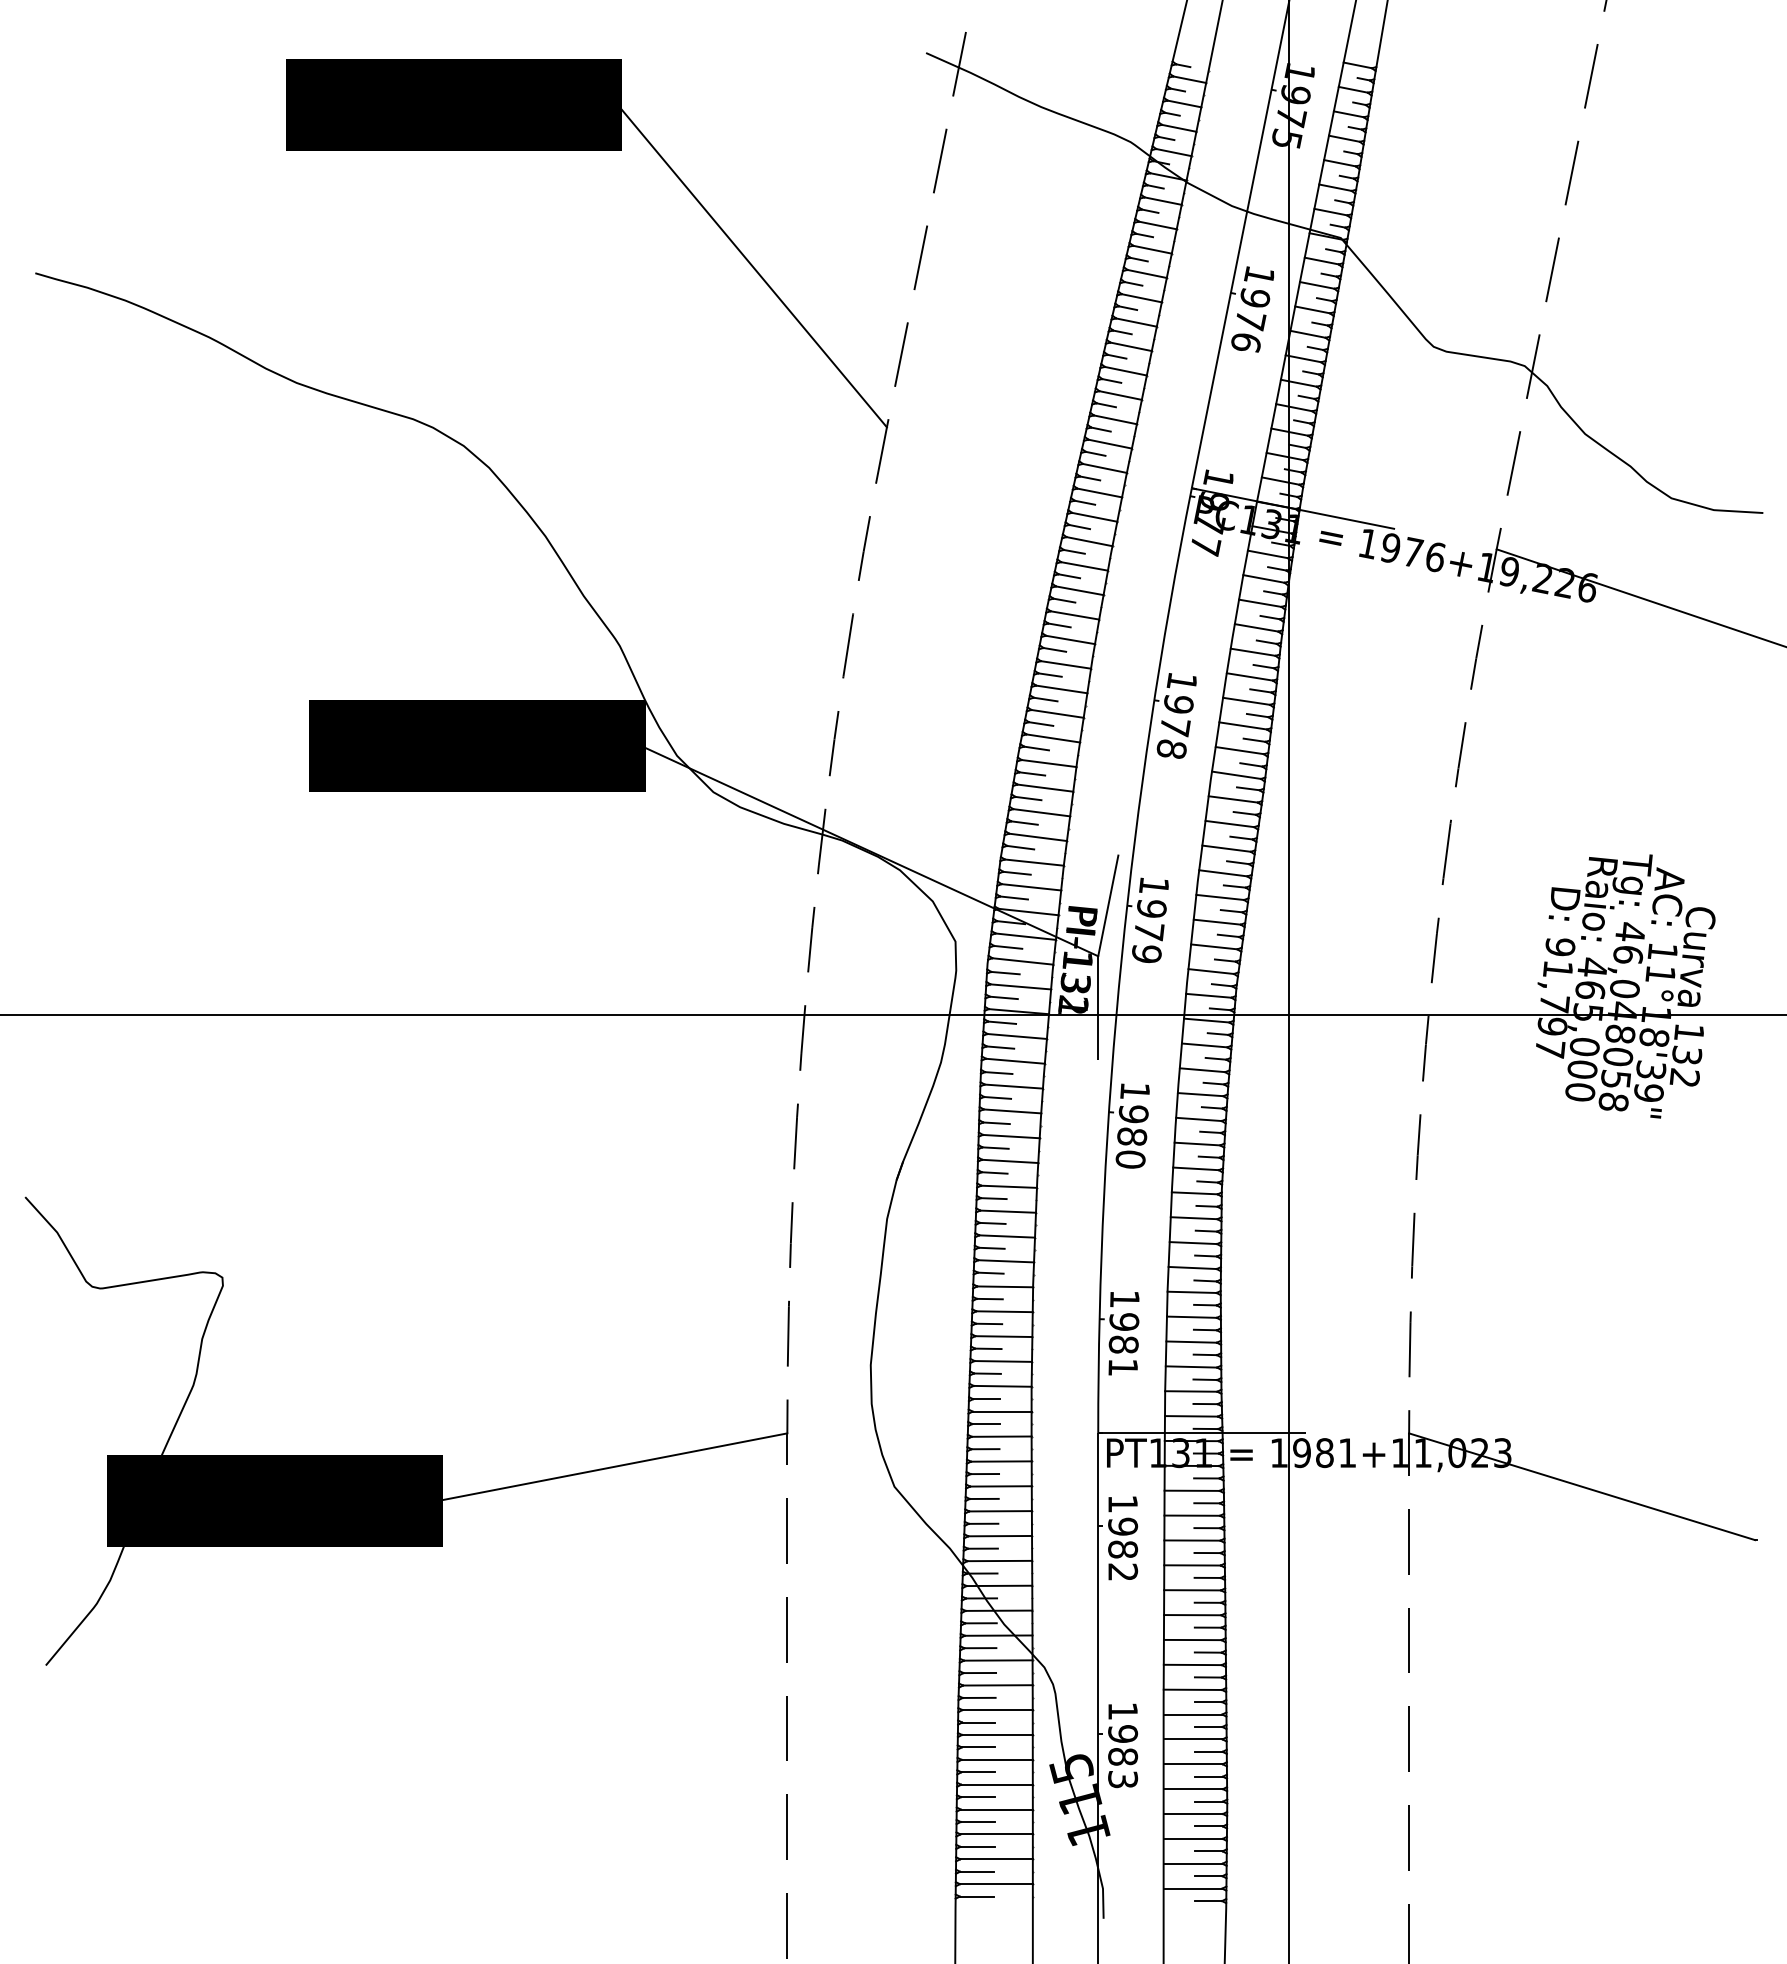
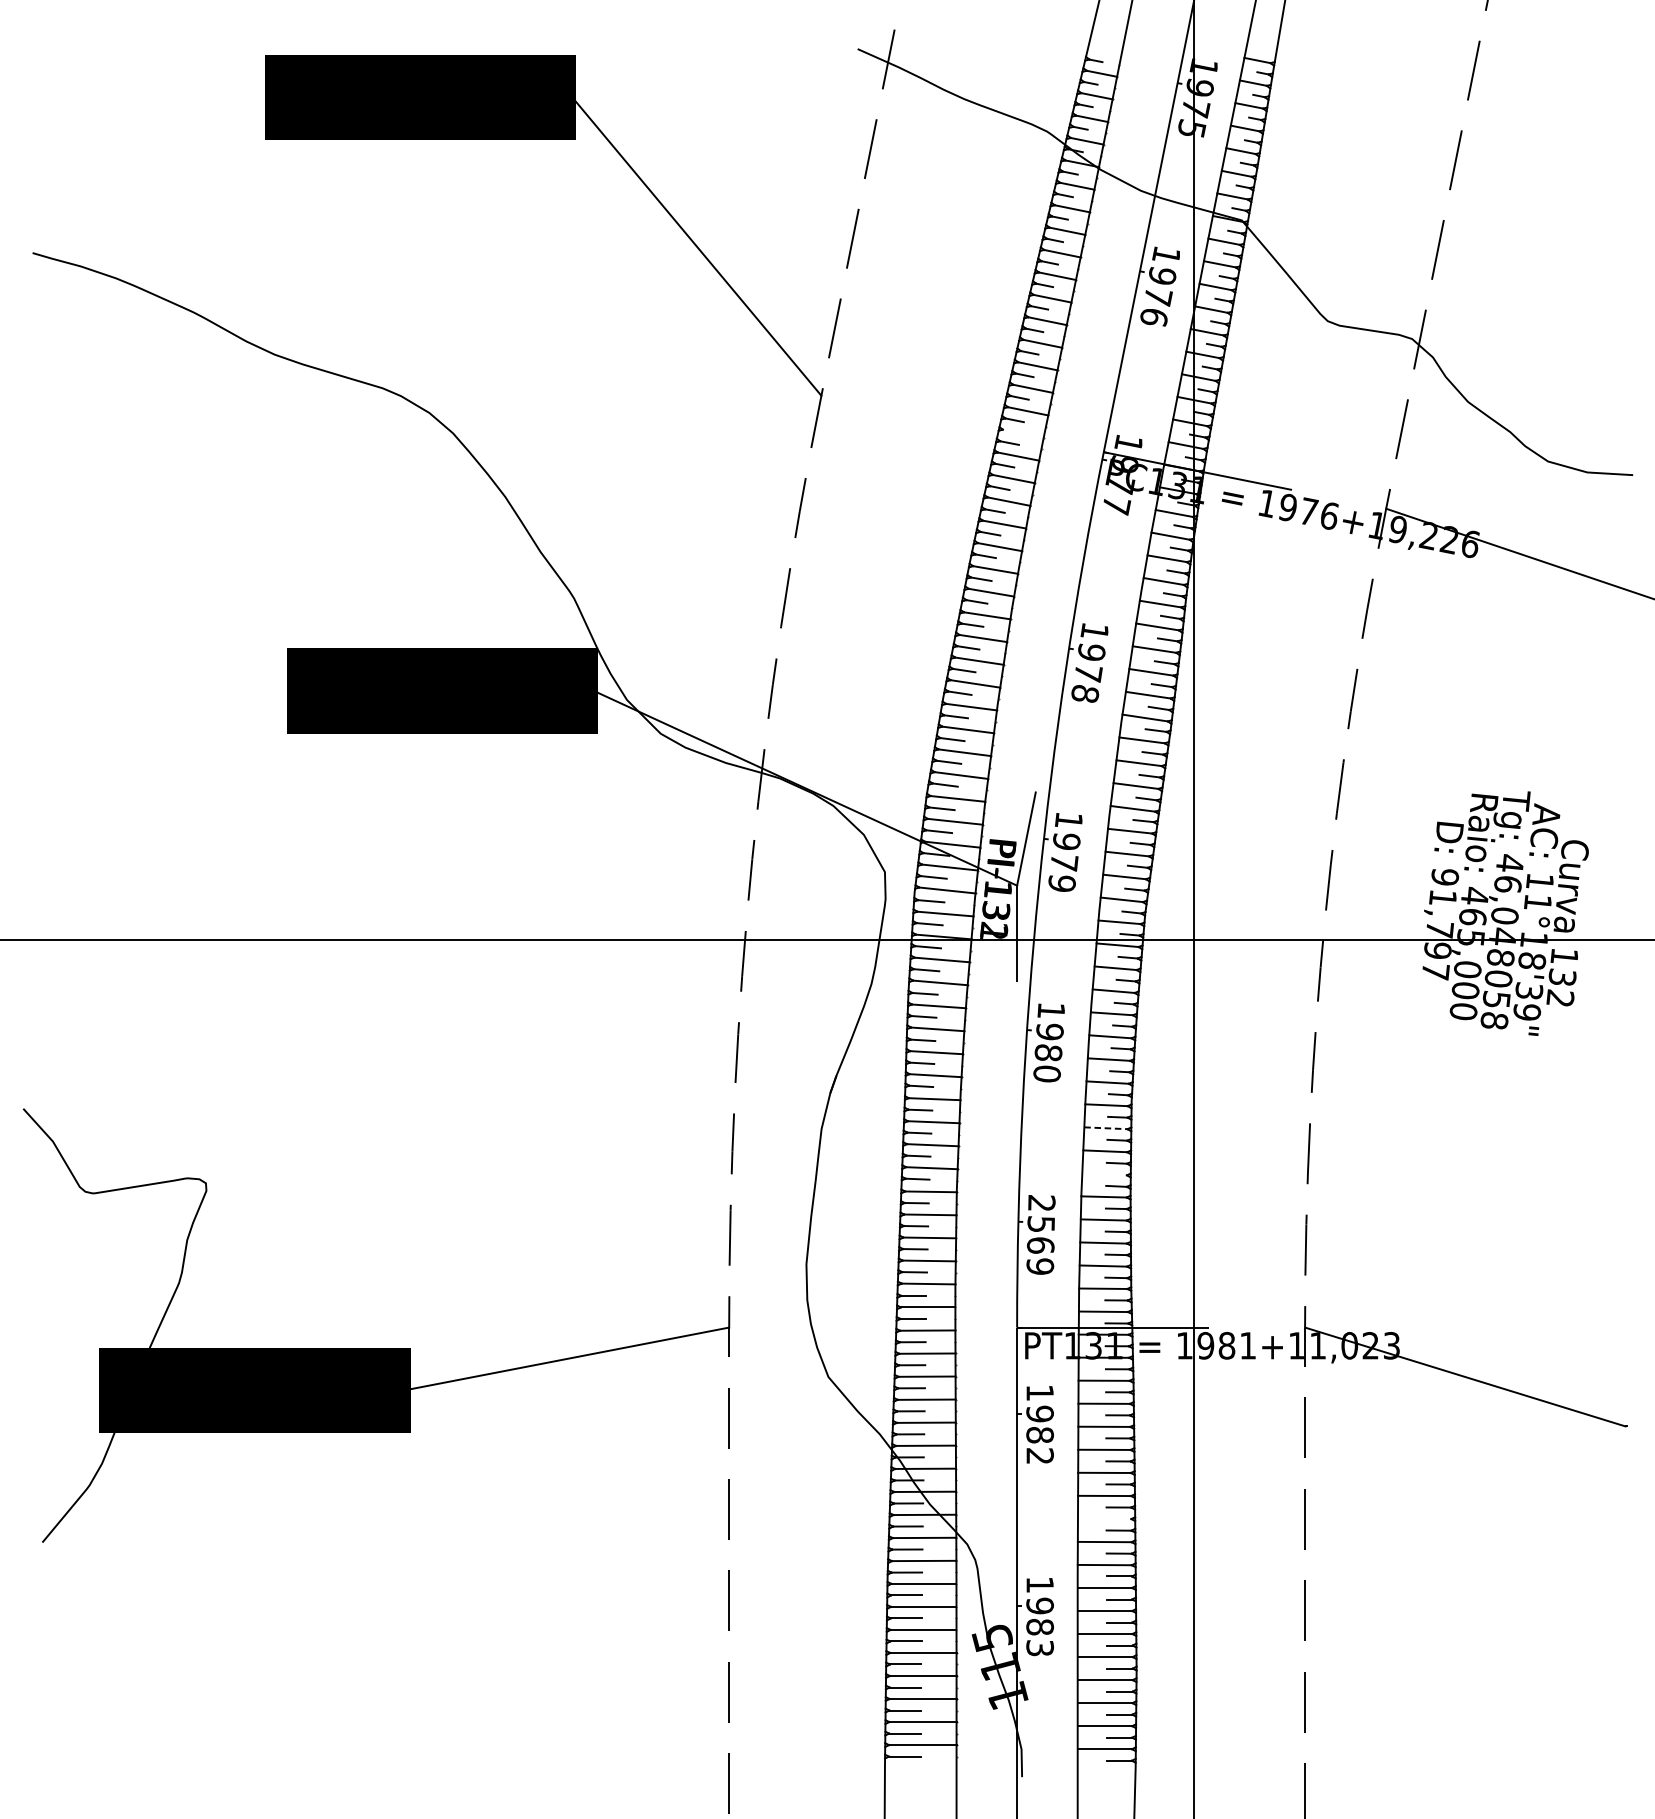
line: (1104, 467) -> (1022, 432), removed
line: (1194, 1218) -> (1106, 1128), solid -> dashed
line: (1192, 1267) -> (1104, 1173), removed
text: (1123, 1333) -> (1040, 1235), 1981 -> 2569
line: (1192, 1639) -> (1104, 1518), removed

